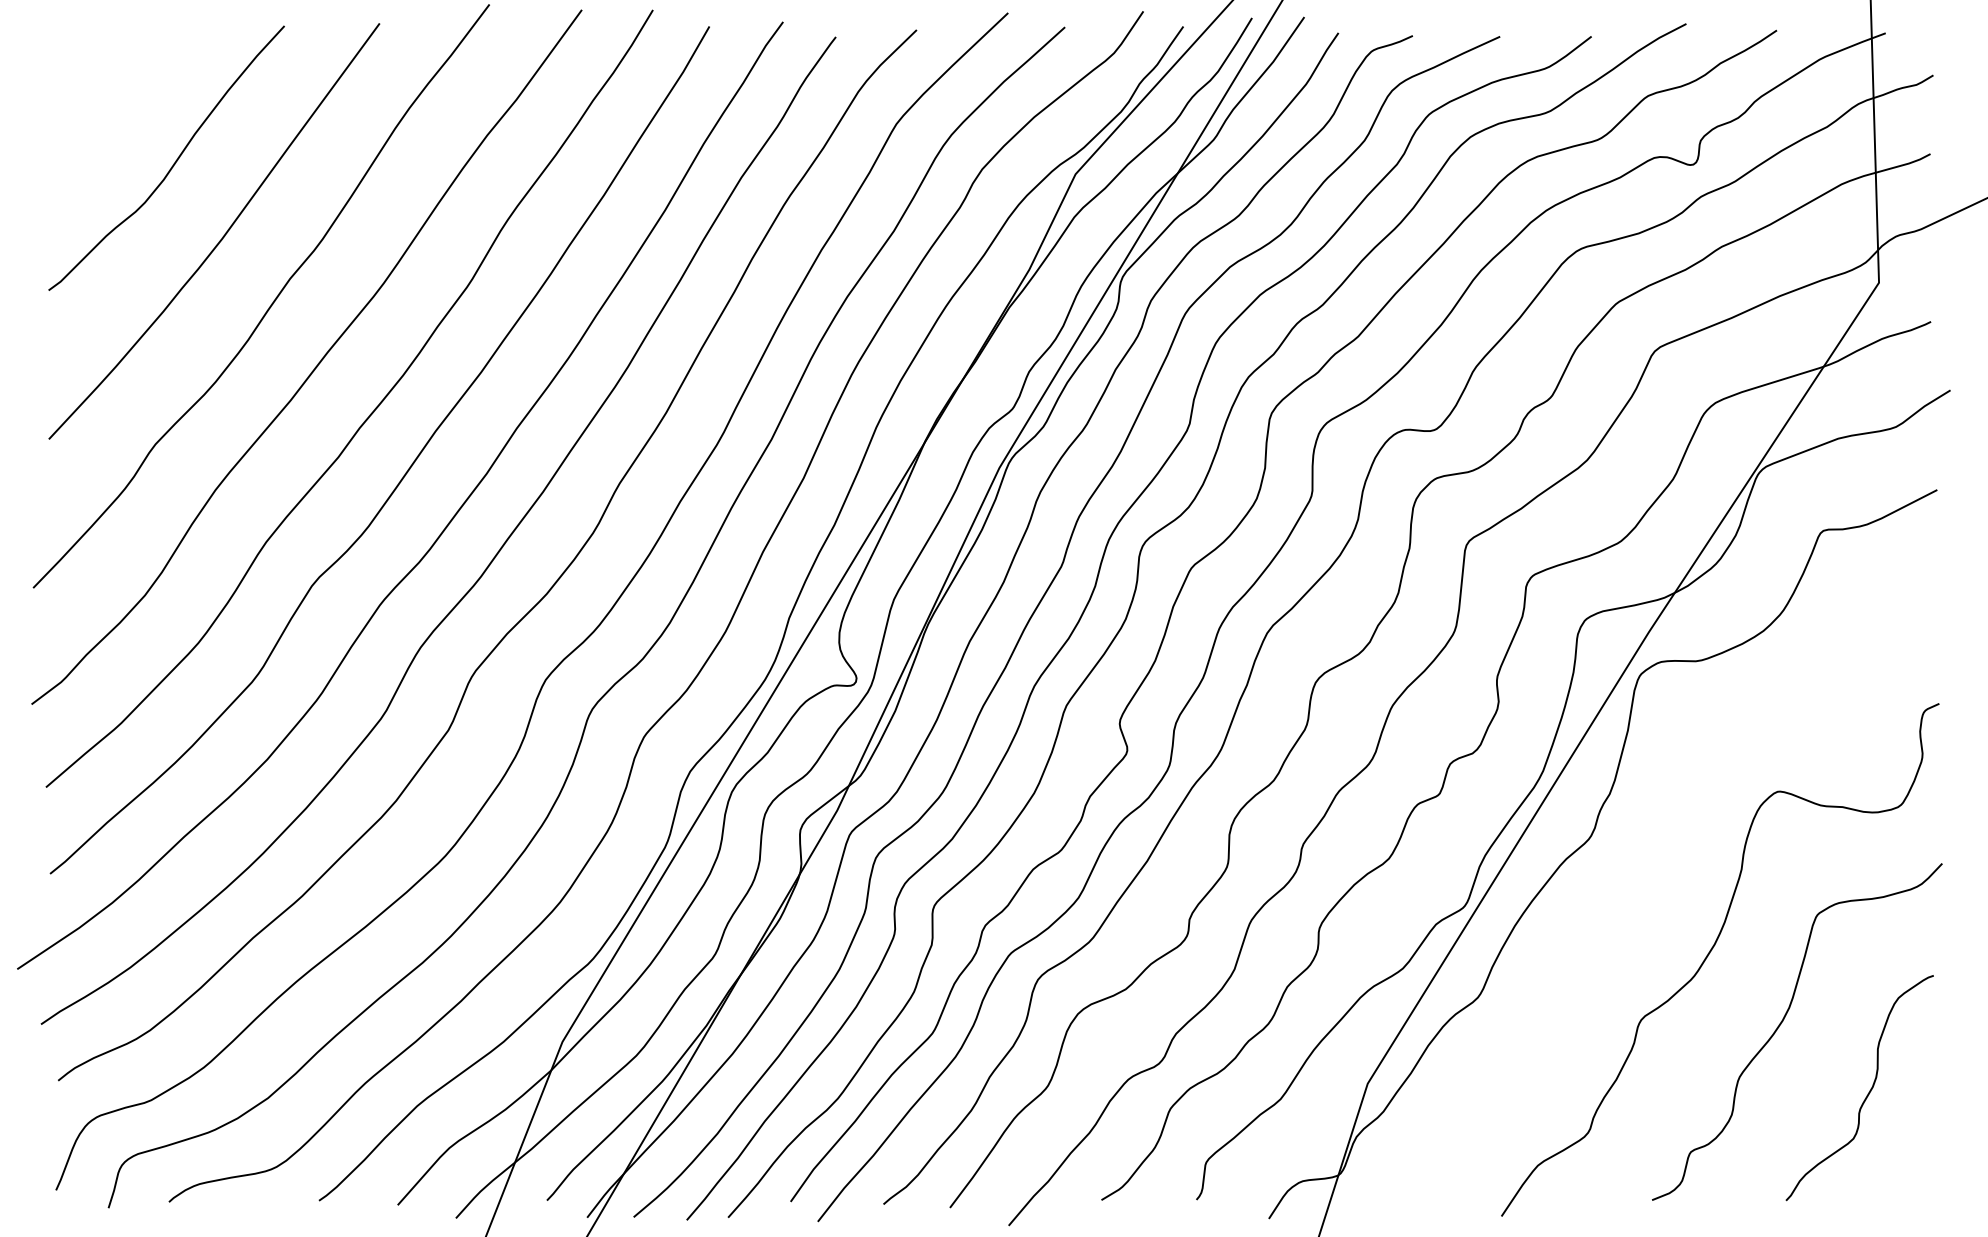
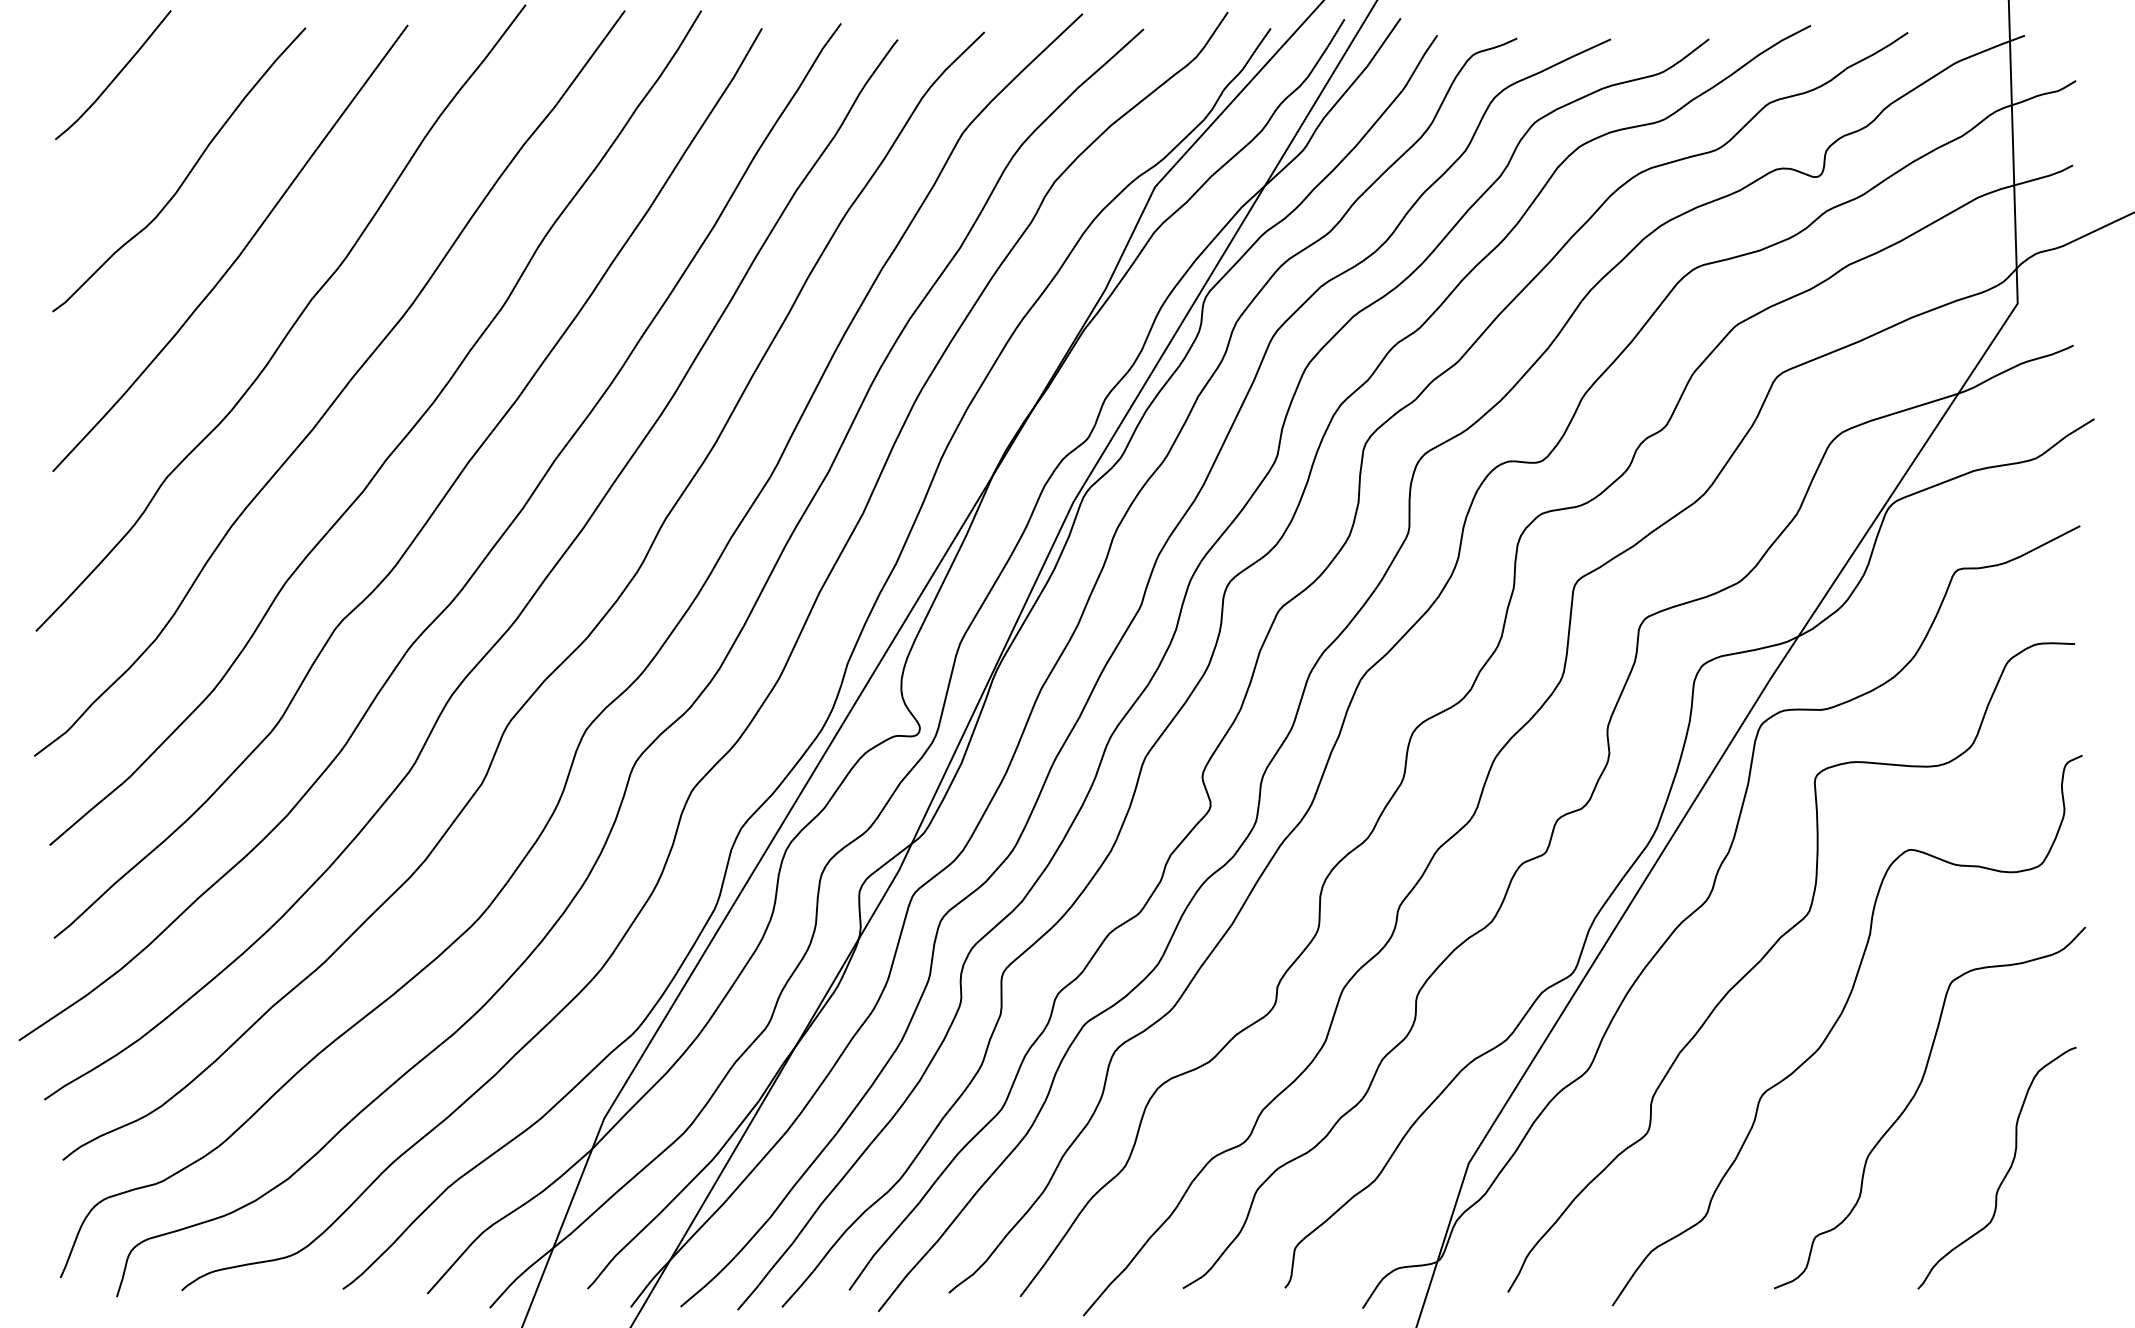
curve: (107, 71) -> (115, 76), added
curve: (1646, 888) -> (1768, 953), added

